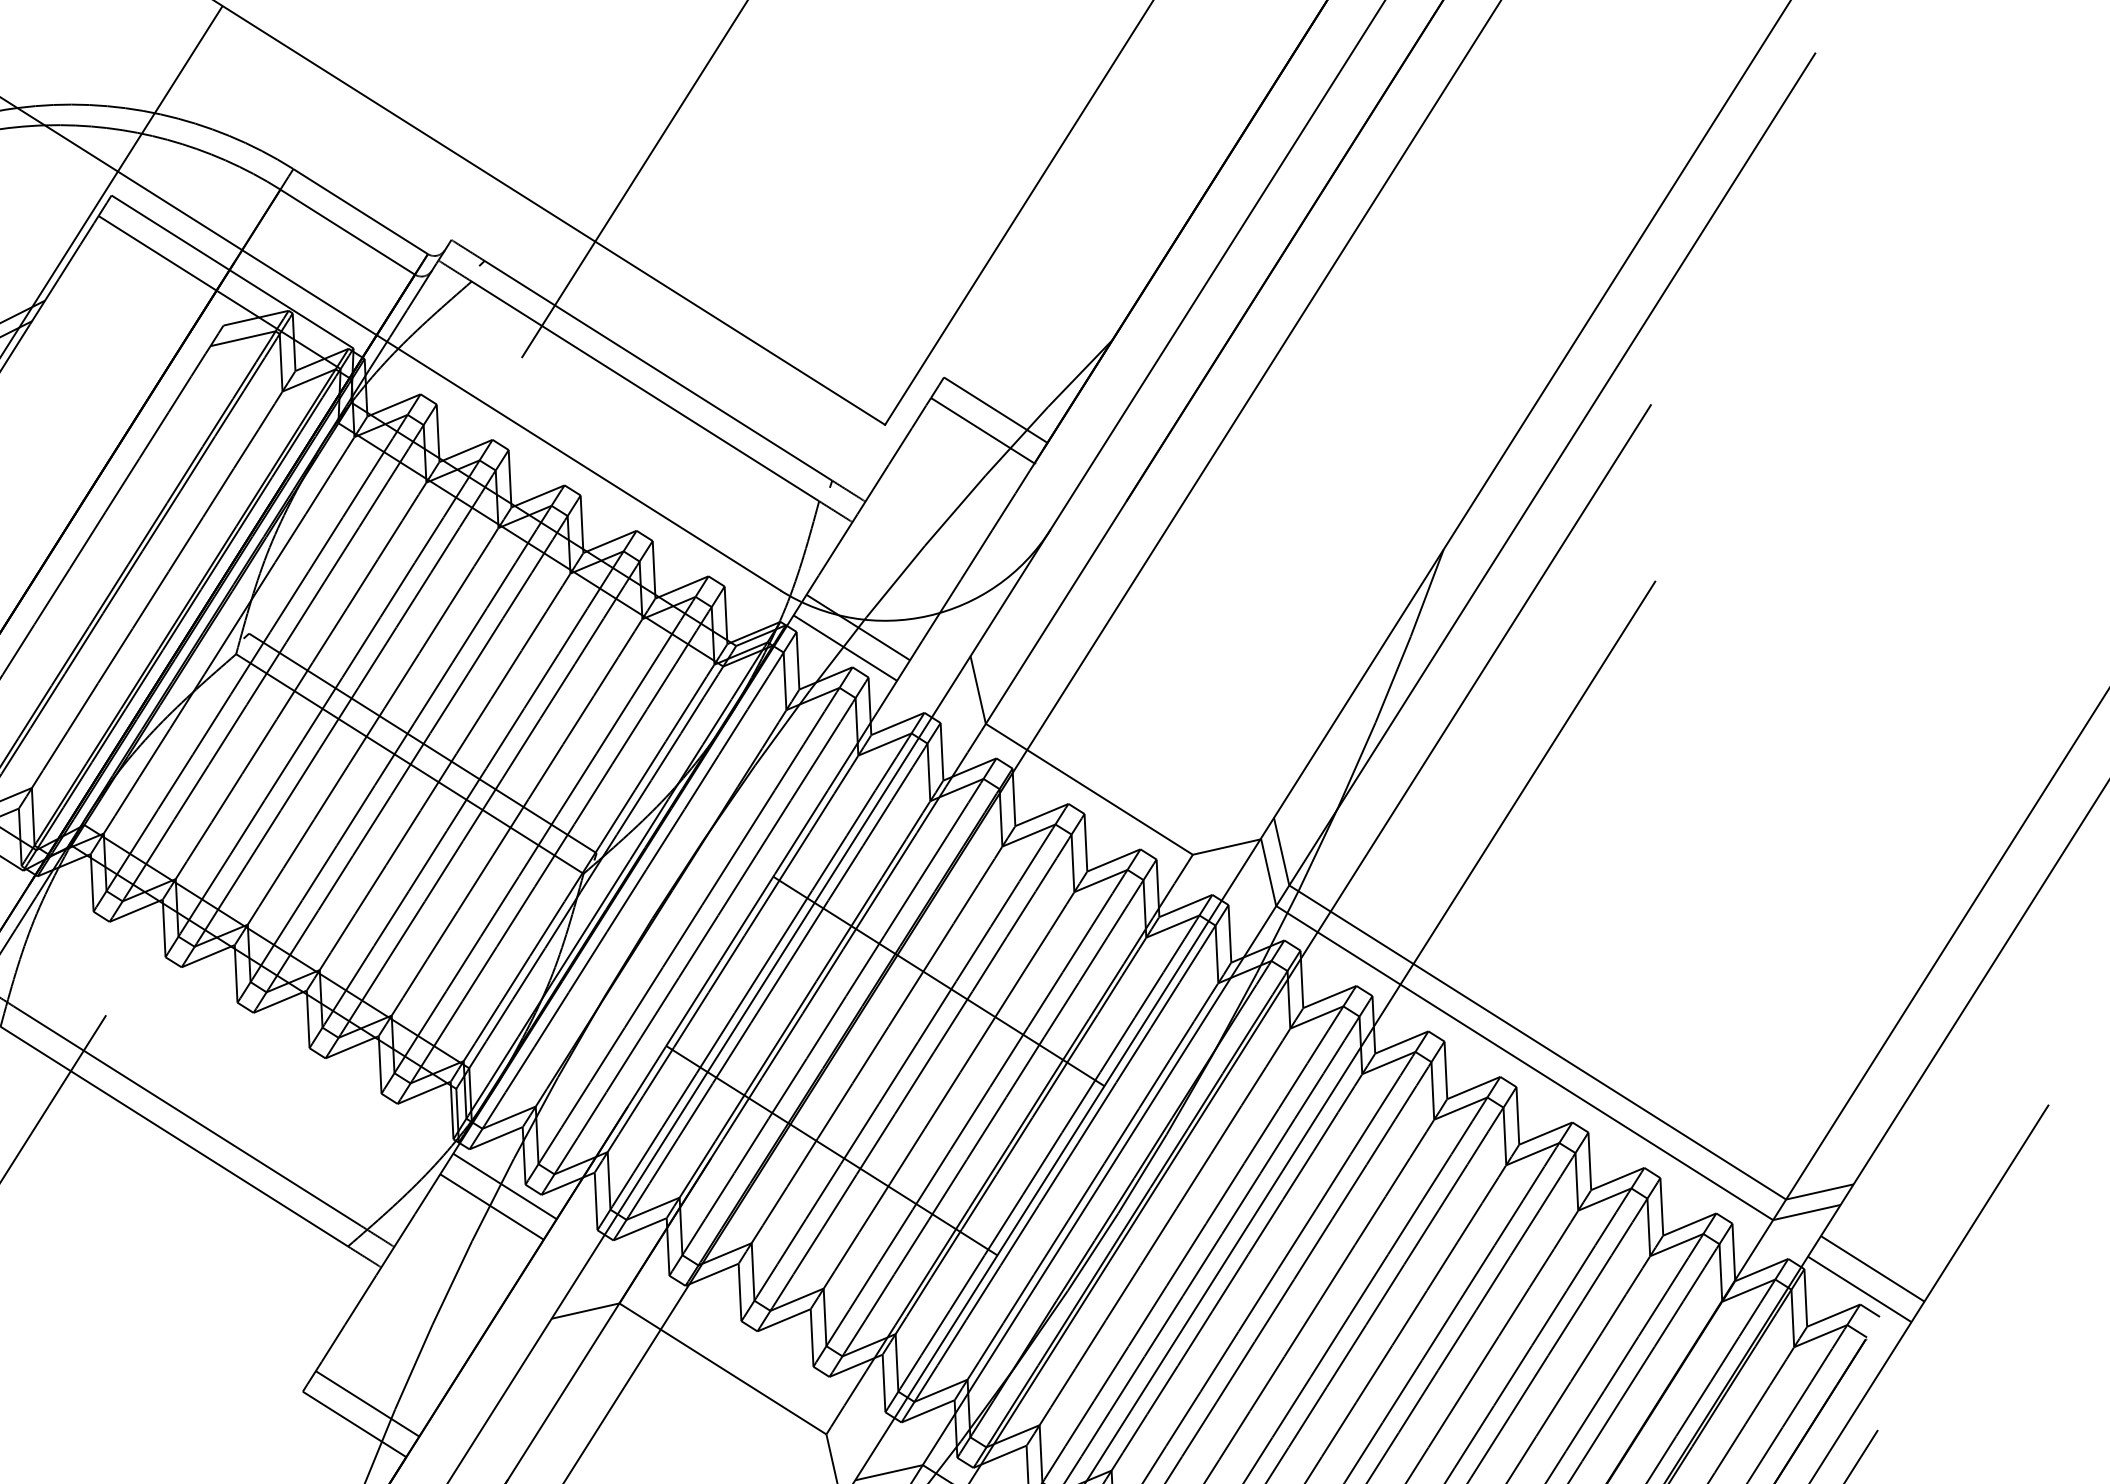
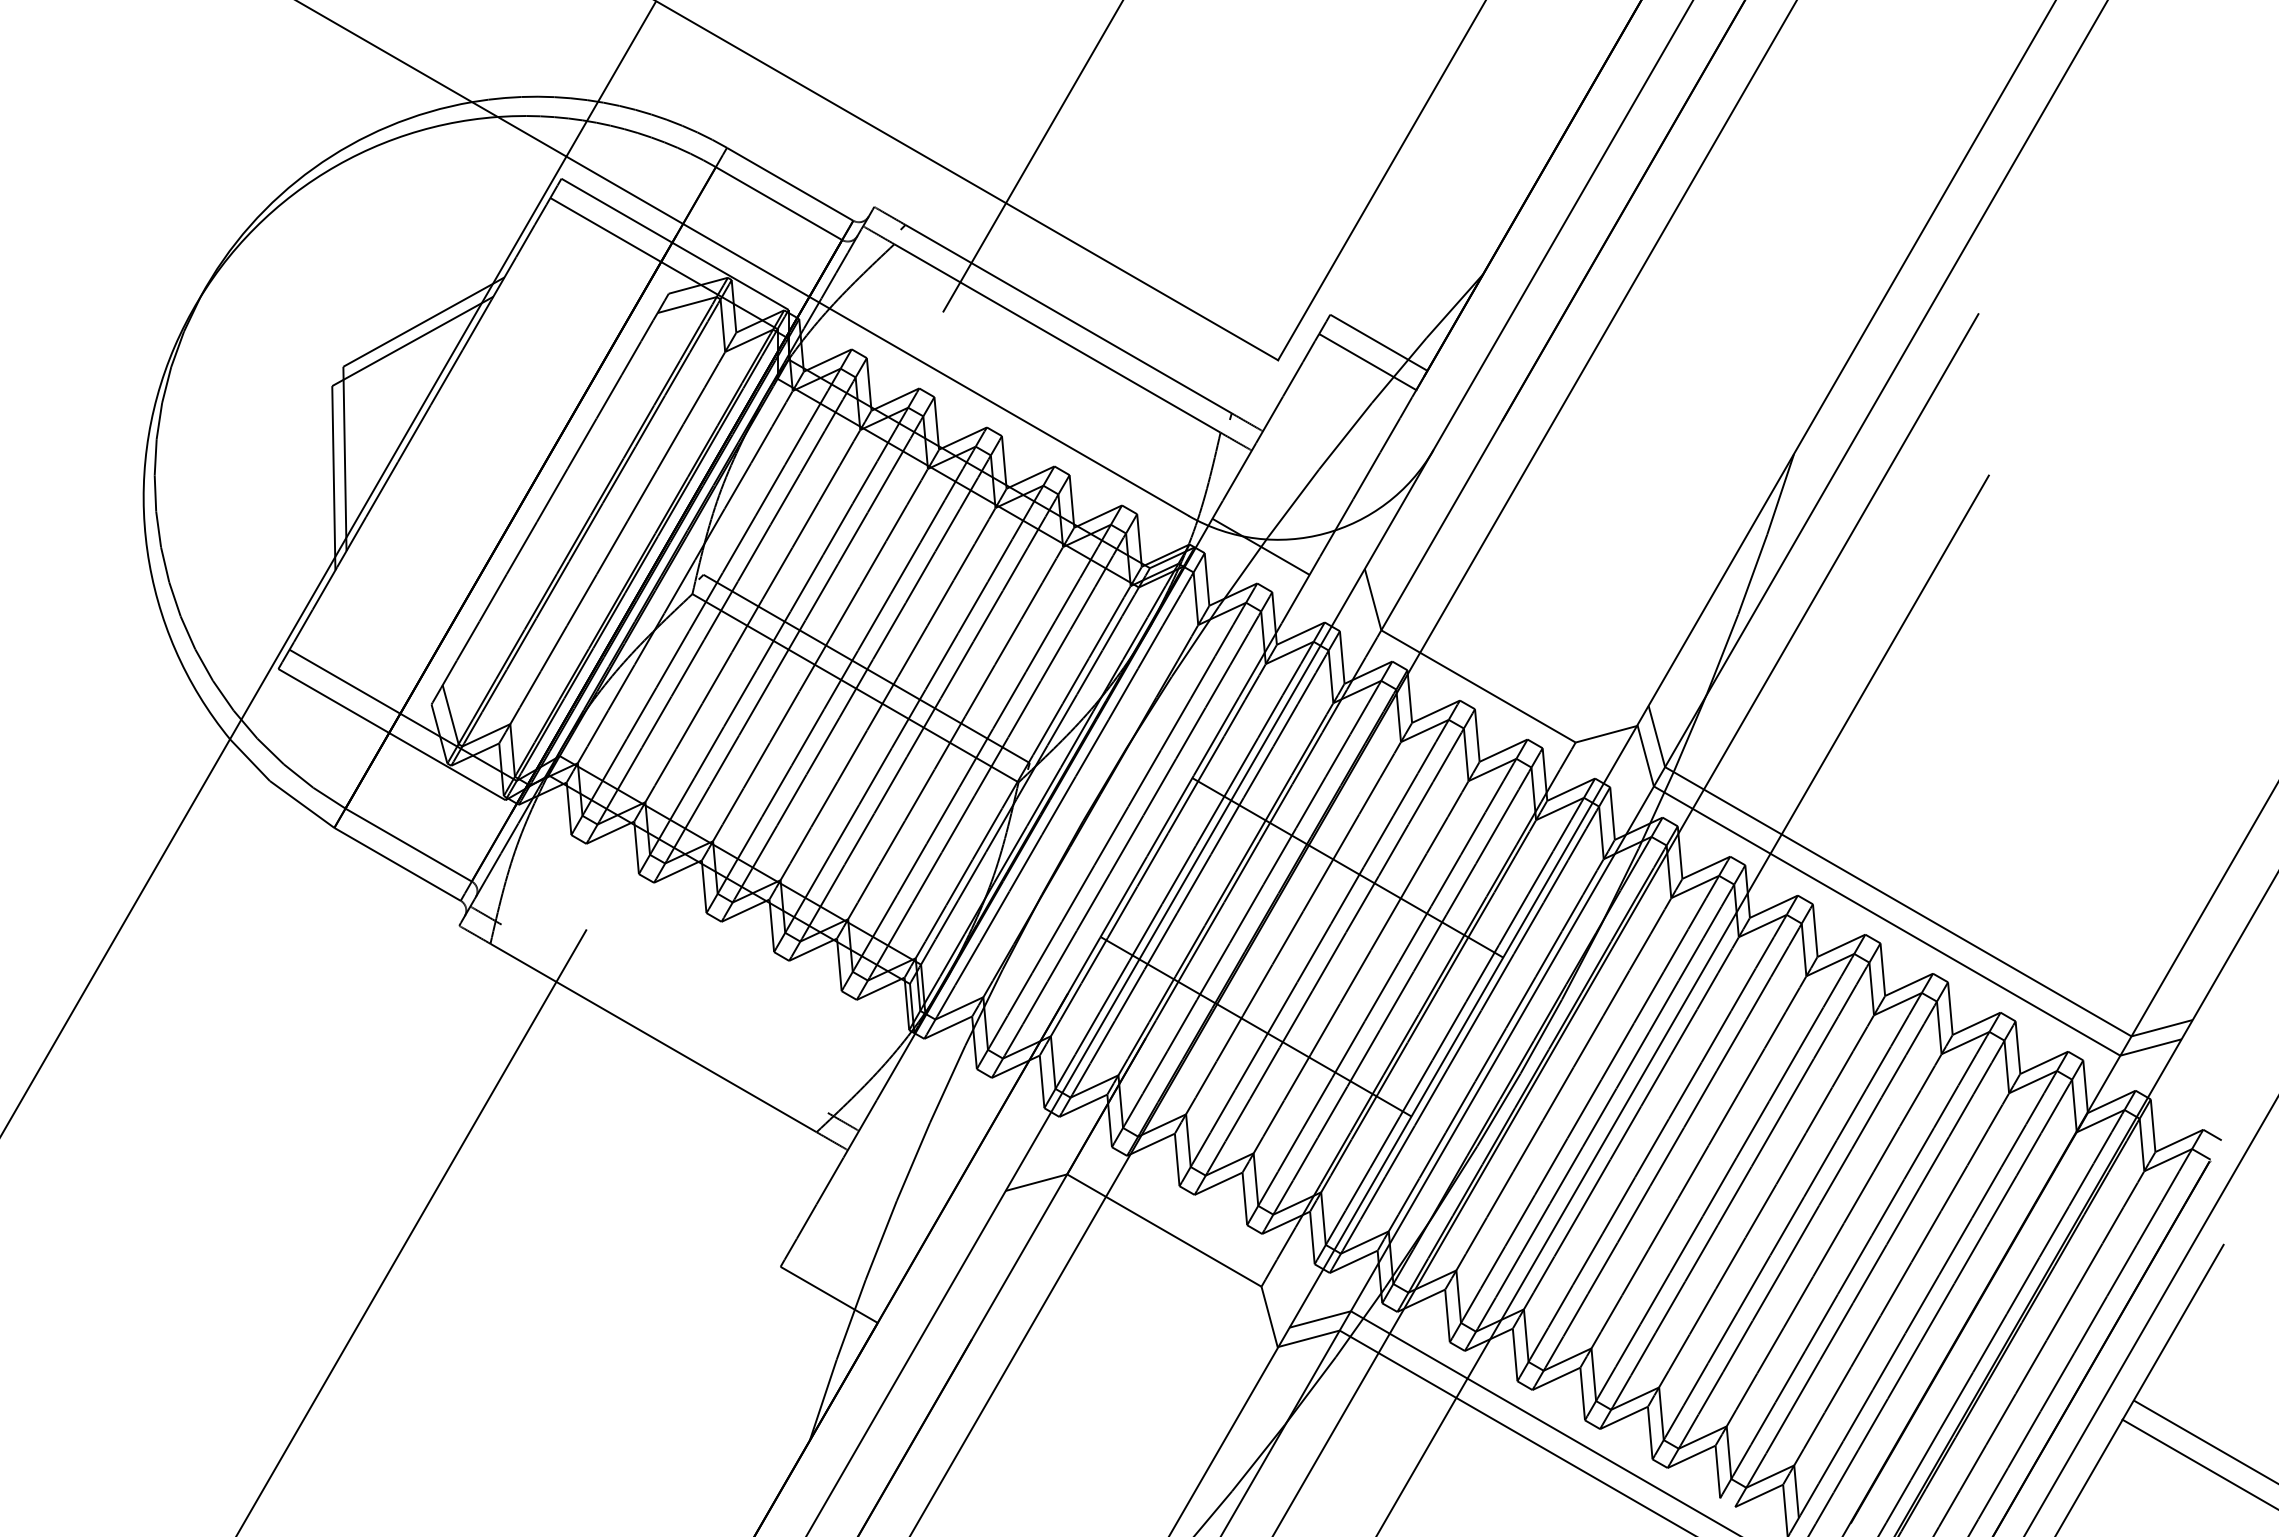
line: (844, 648) -> (1249, 566), removed
line: (187, 1115) -> (664, 1018), removed
line: (504, 1186) -> (957, 1071), removed
line: (491, 1206) -> (946, 1090), removed
line: (1871, 1268) -> (2212, 1096), removed
line: (1858, 1288) -> (2201, 1115), removed
line: (366, 1403) -> (839, 1275), removed

